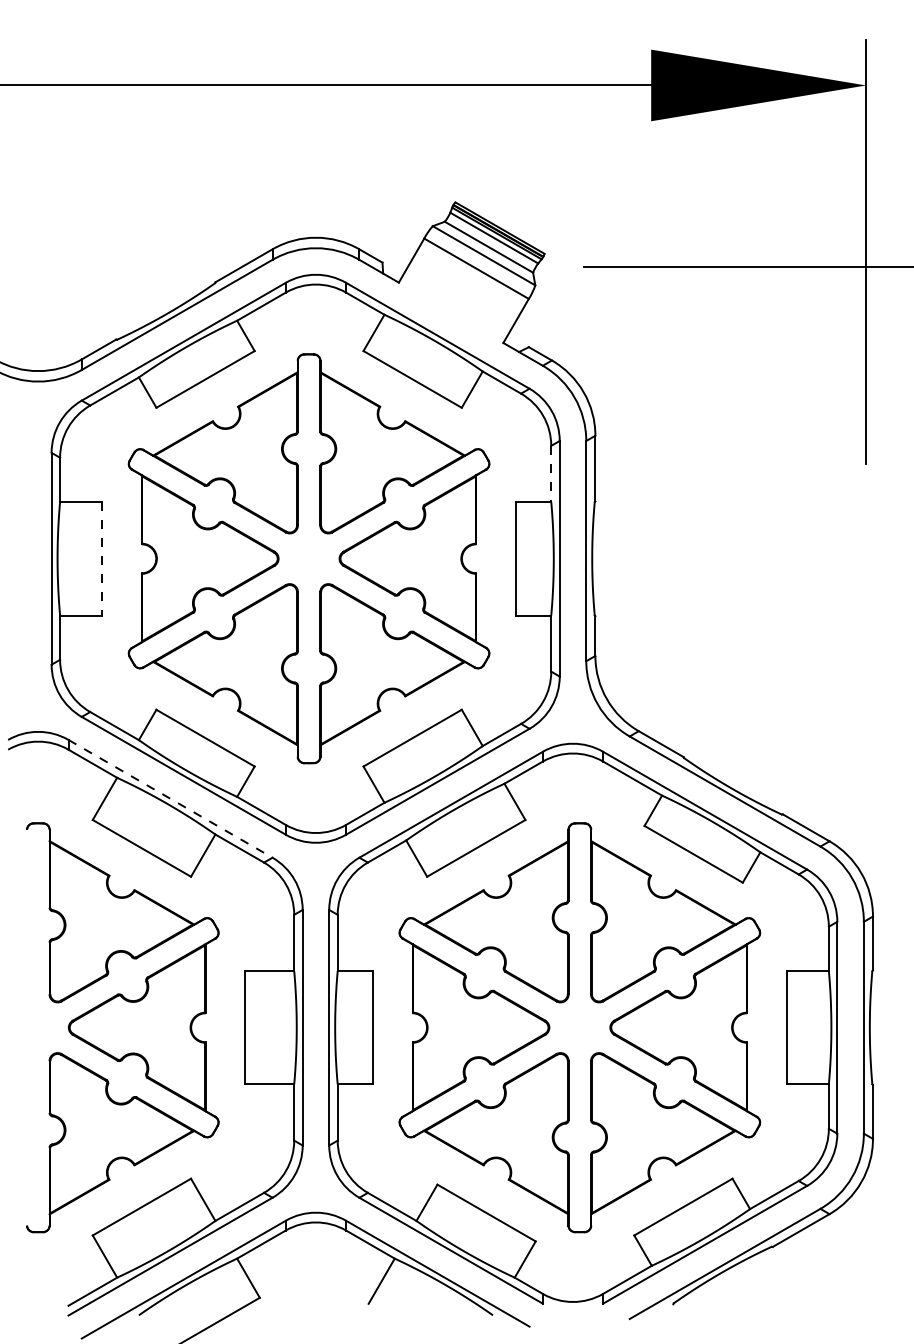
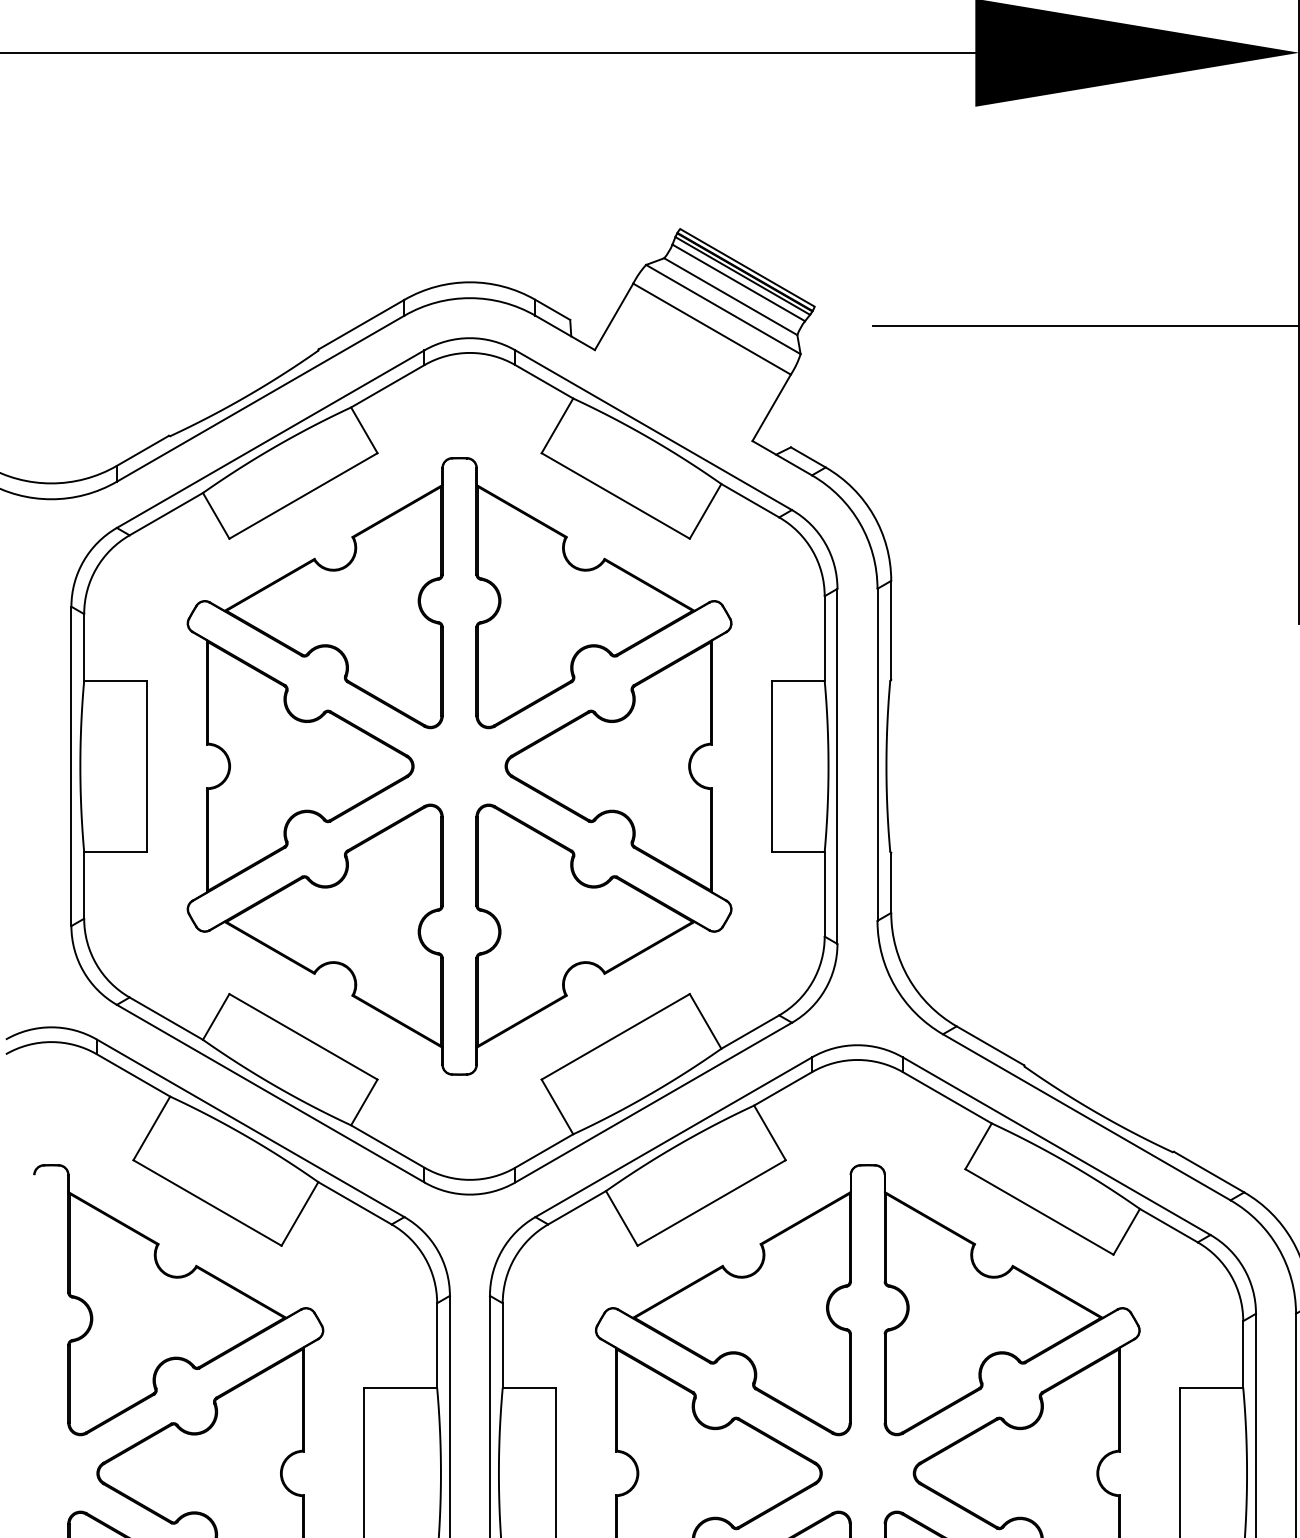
line: (551, 474) -> (825, 639), dashed -> solid
line: (102, 558) -> (148, 765), dashed -> solid
line: (170, 798) -> (250, 1127), dashed -> solid

